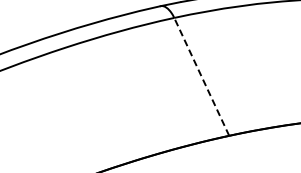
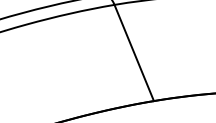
line: (201, 76) -> (134, 52), dashed -> solid

